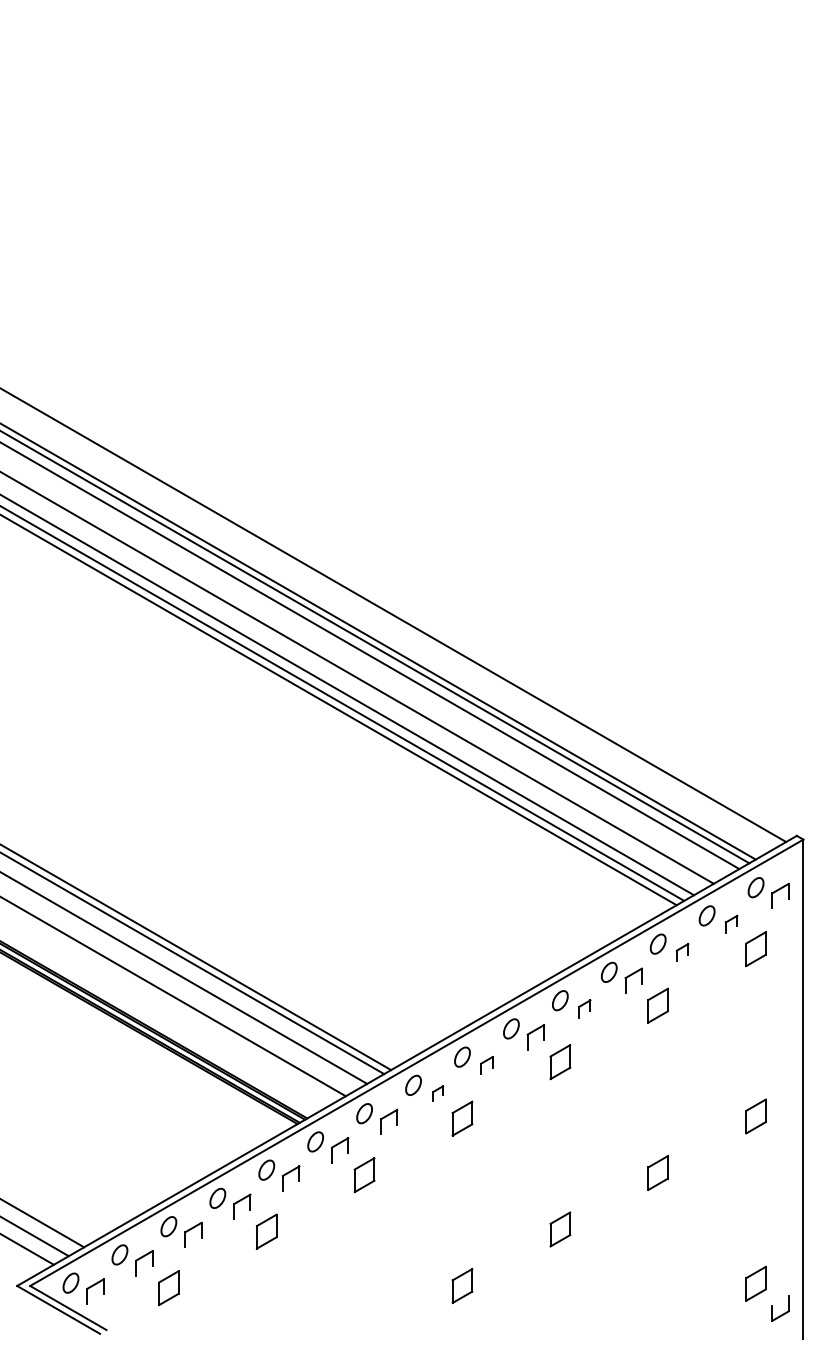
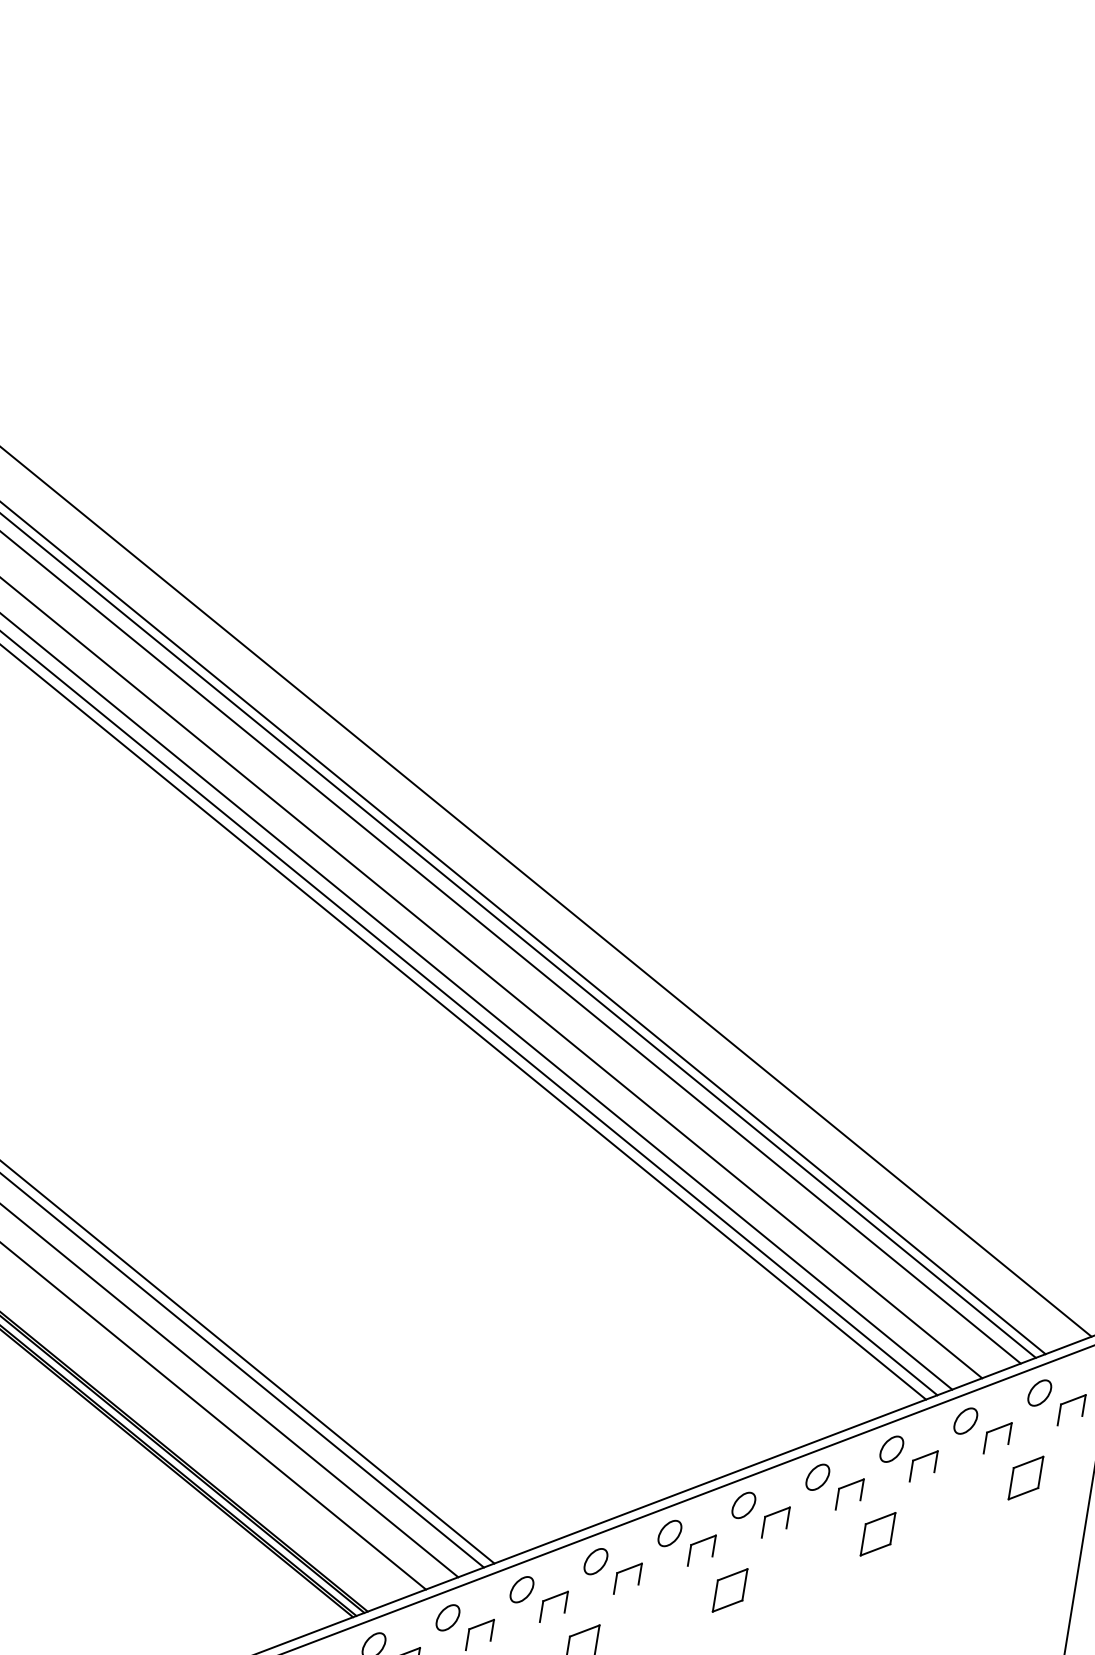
part: (731, 924) -> (997, 1438), size x1.43
part: (682, 952) -> (923, 1466), size x1.43
part: (584, 1008) -> (775, 1521), size x1.43
part: (486, 1065) -> (627, 1578), size x1.43
part: (437, 1093) -> (553, 1606), size x1.67

